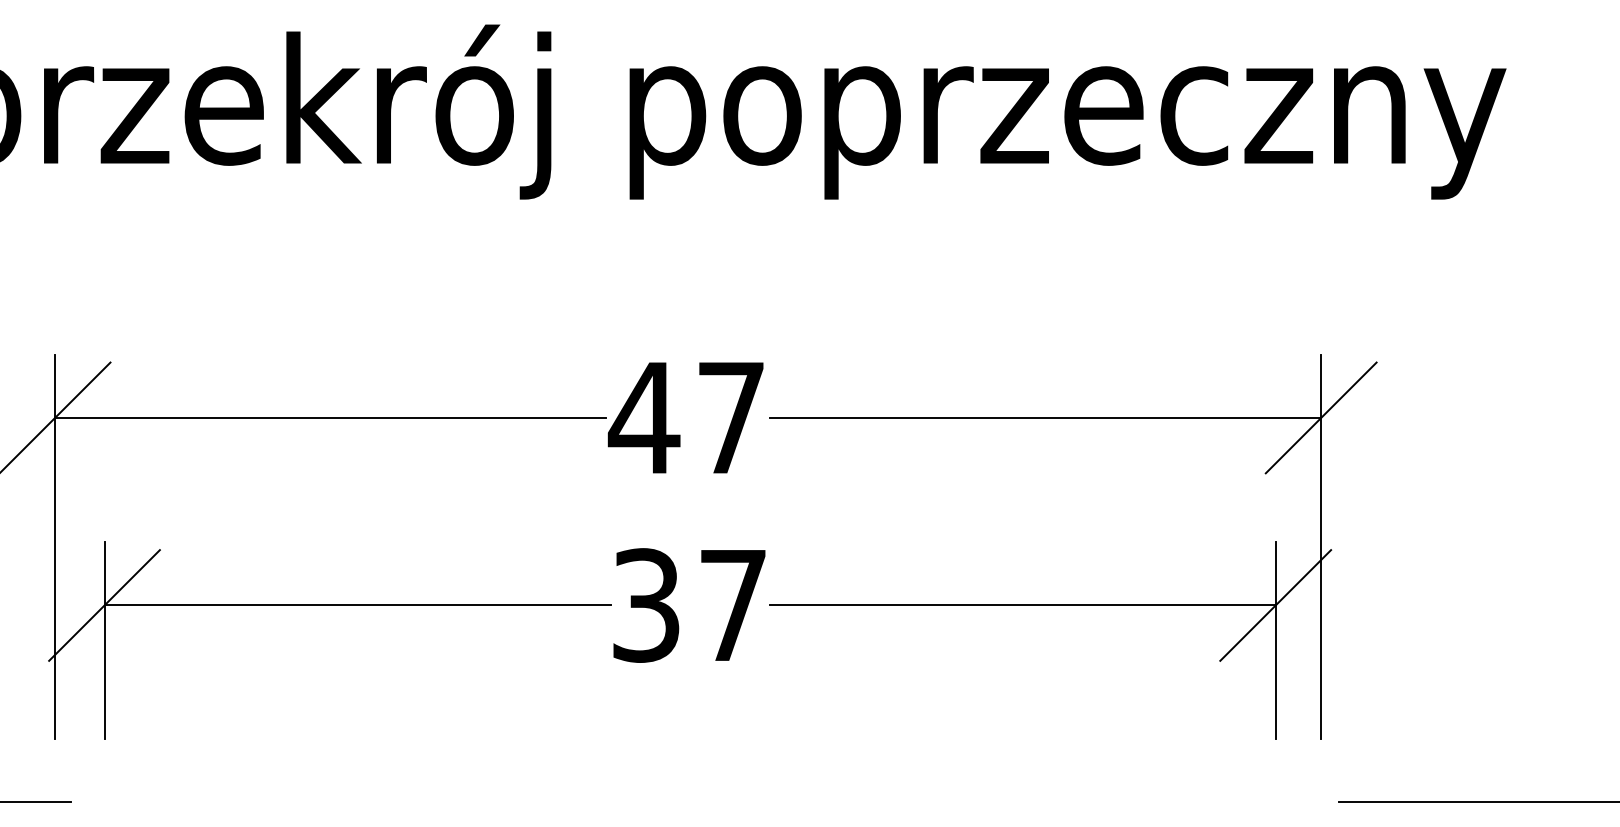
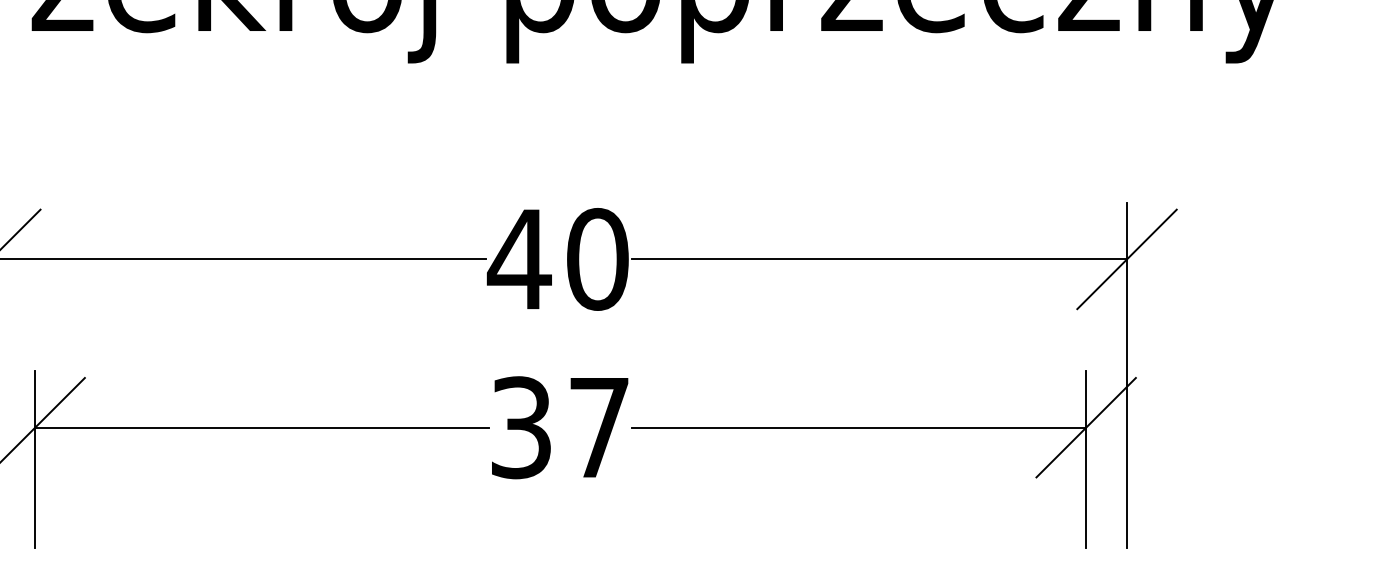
text: (731, 417) -> (597, 258), 47 -> 40

